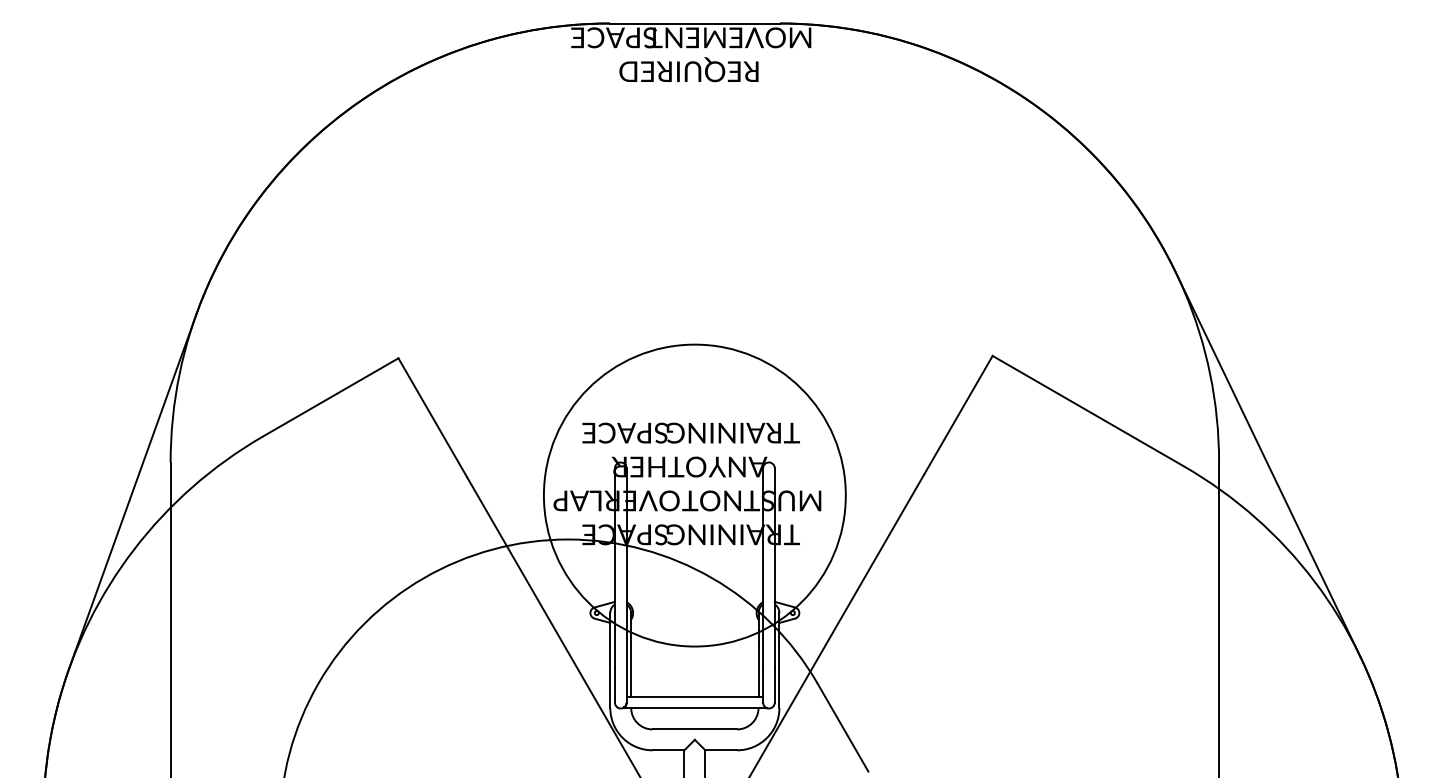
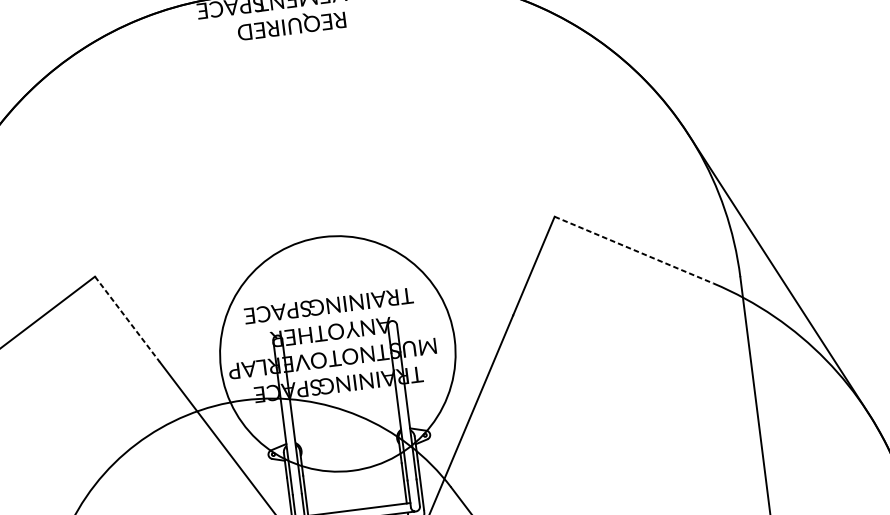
line: (1088, 411) -> (634, 250), solid -> dashed
line: (432, 417) -> (127, 319), solid -> dashed

